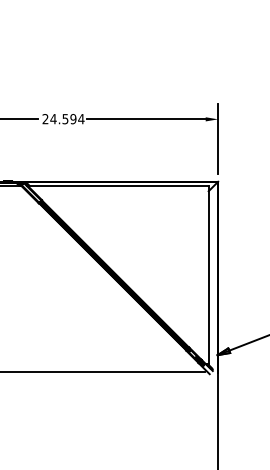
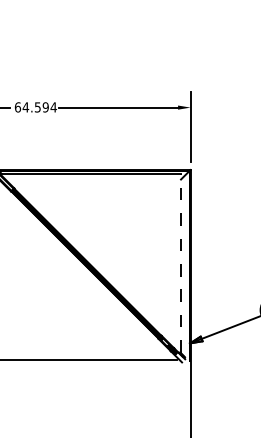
text: (45, 119) -> (17, 107), 24.594 -> 64.594
line: (208, 274) -> (180, 262), solid -> dashed

